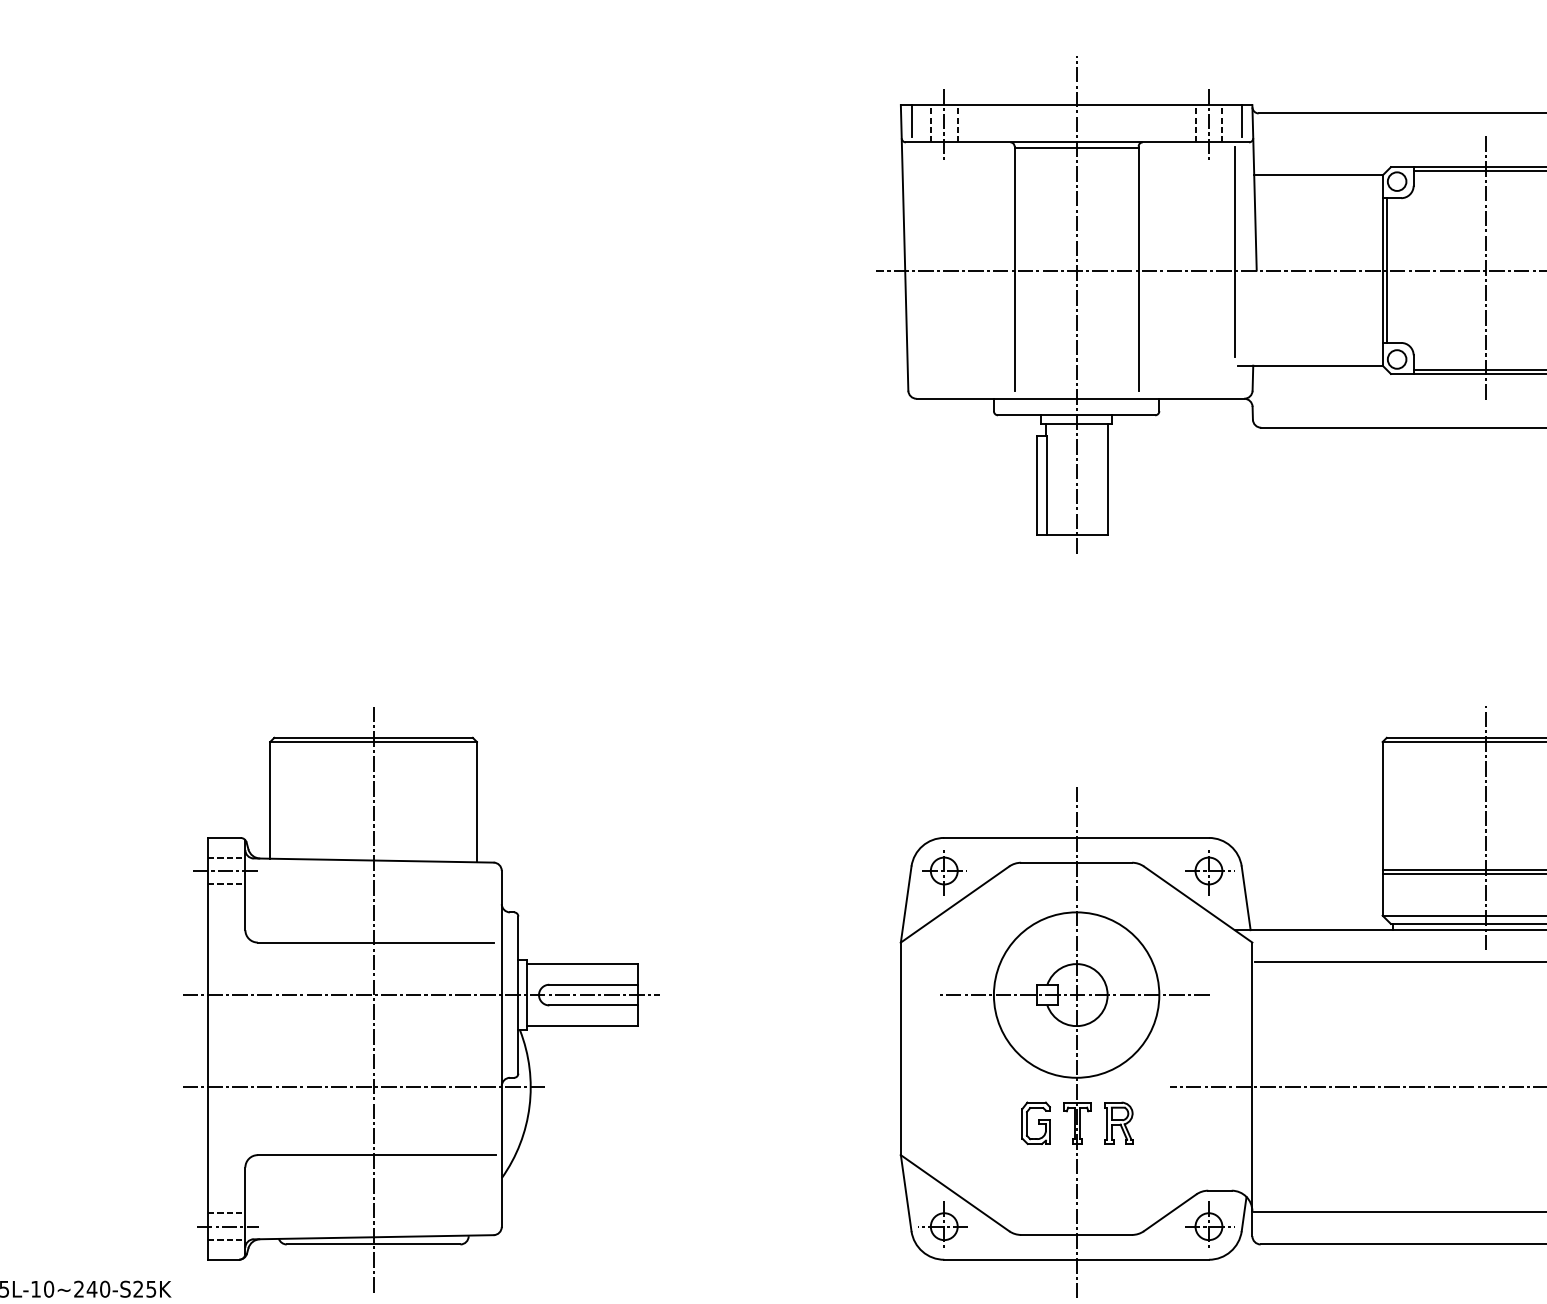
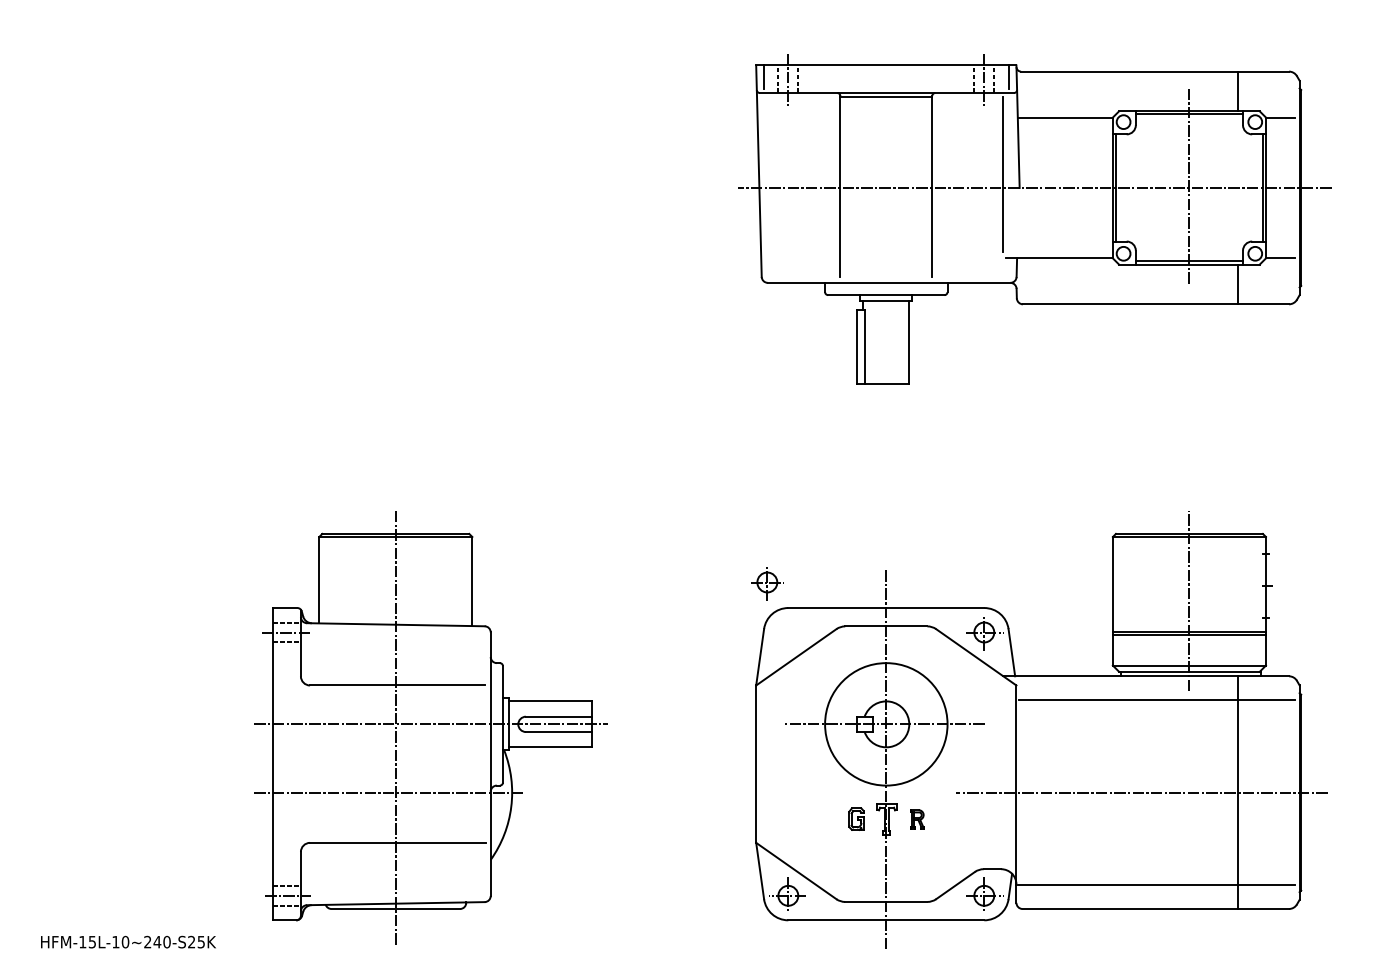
line: (1076, 305) -> (886, 213), removed
part: (944, 872) -> (767, 583), moved
part: (420, 999) -> (430, 727), moved
part: (1036, 1122) -> (856, 818), size x0.7
part: (1118, 1123) -> (917, 819), size x0.6

